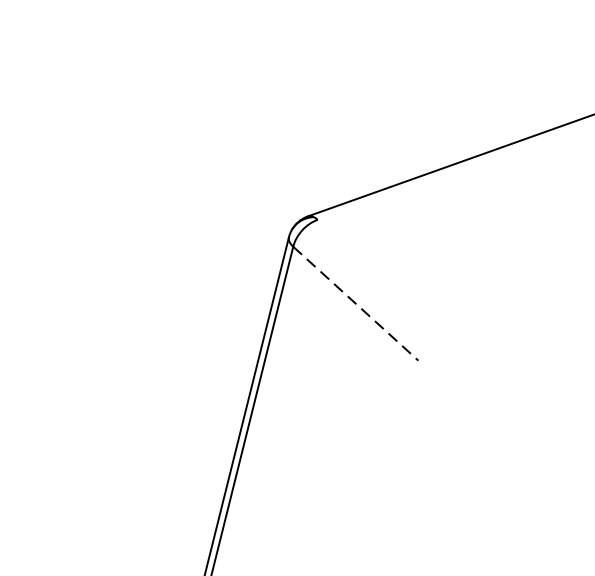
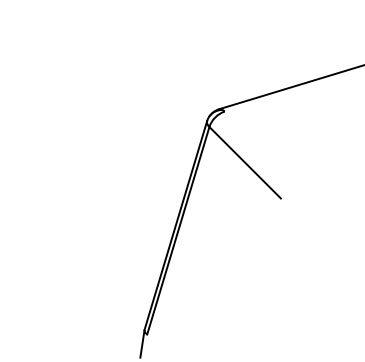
line: (356, 303) -> (245, 162), dashed -> solid

